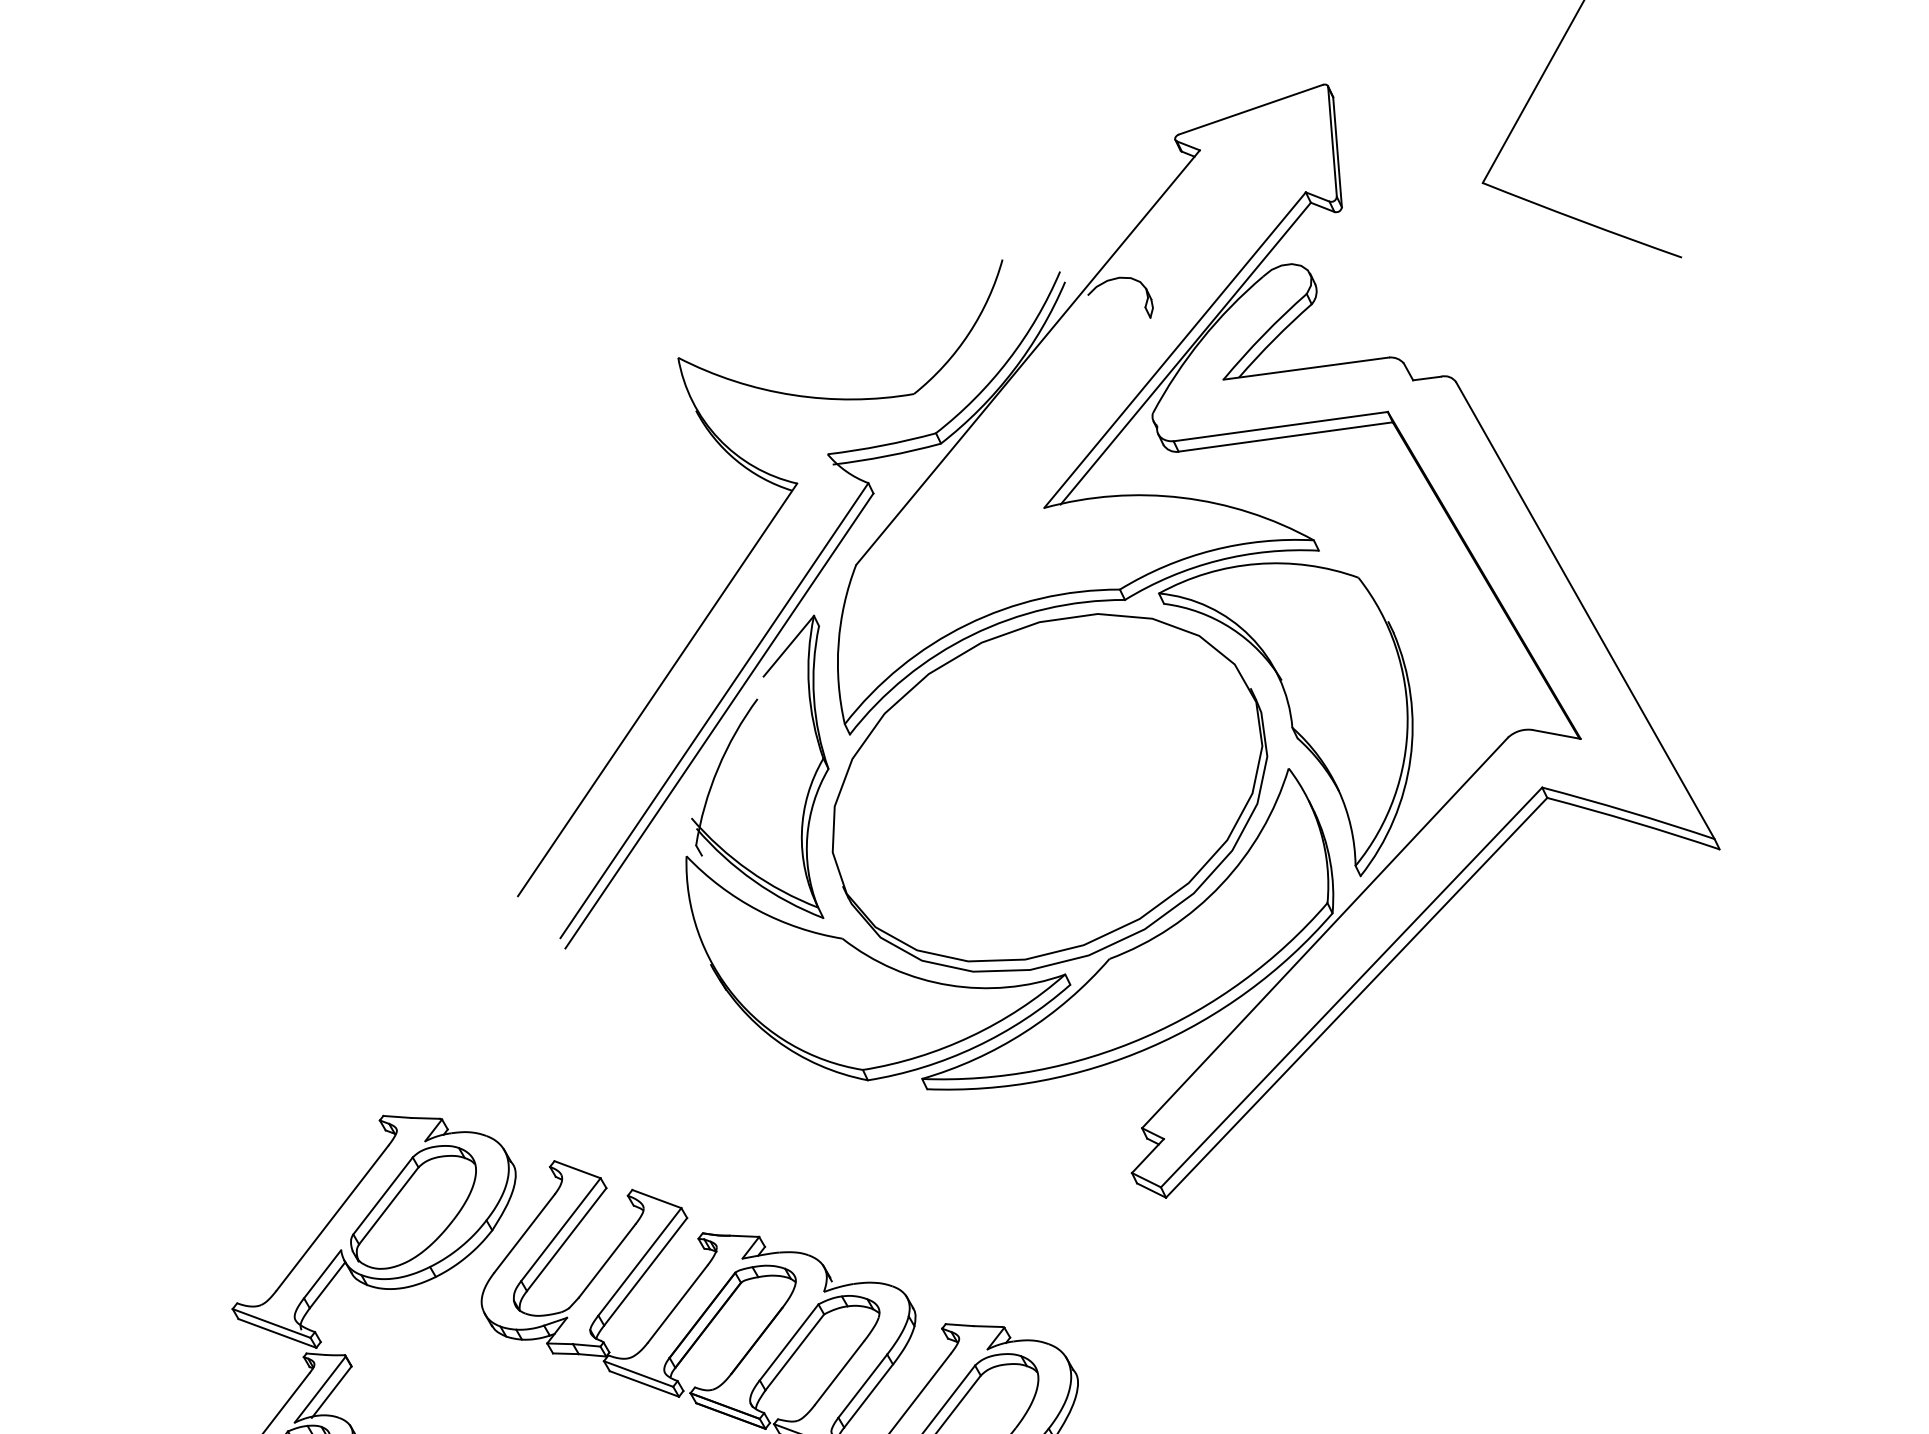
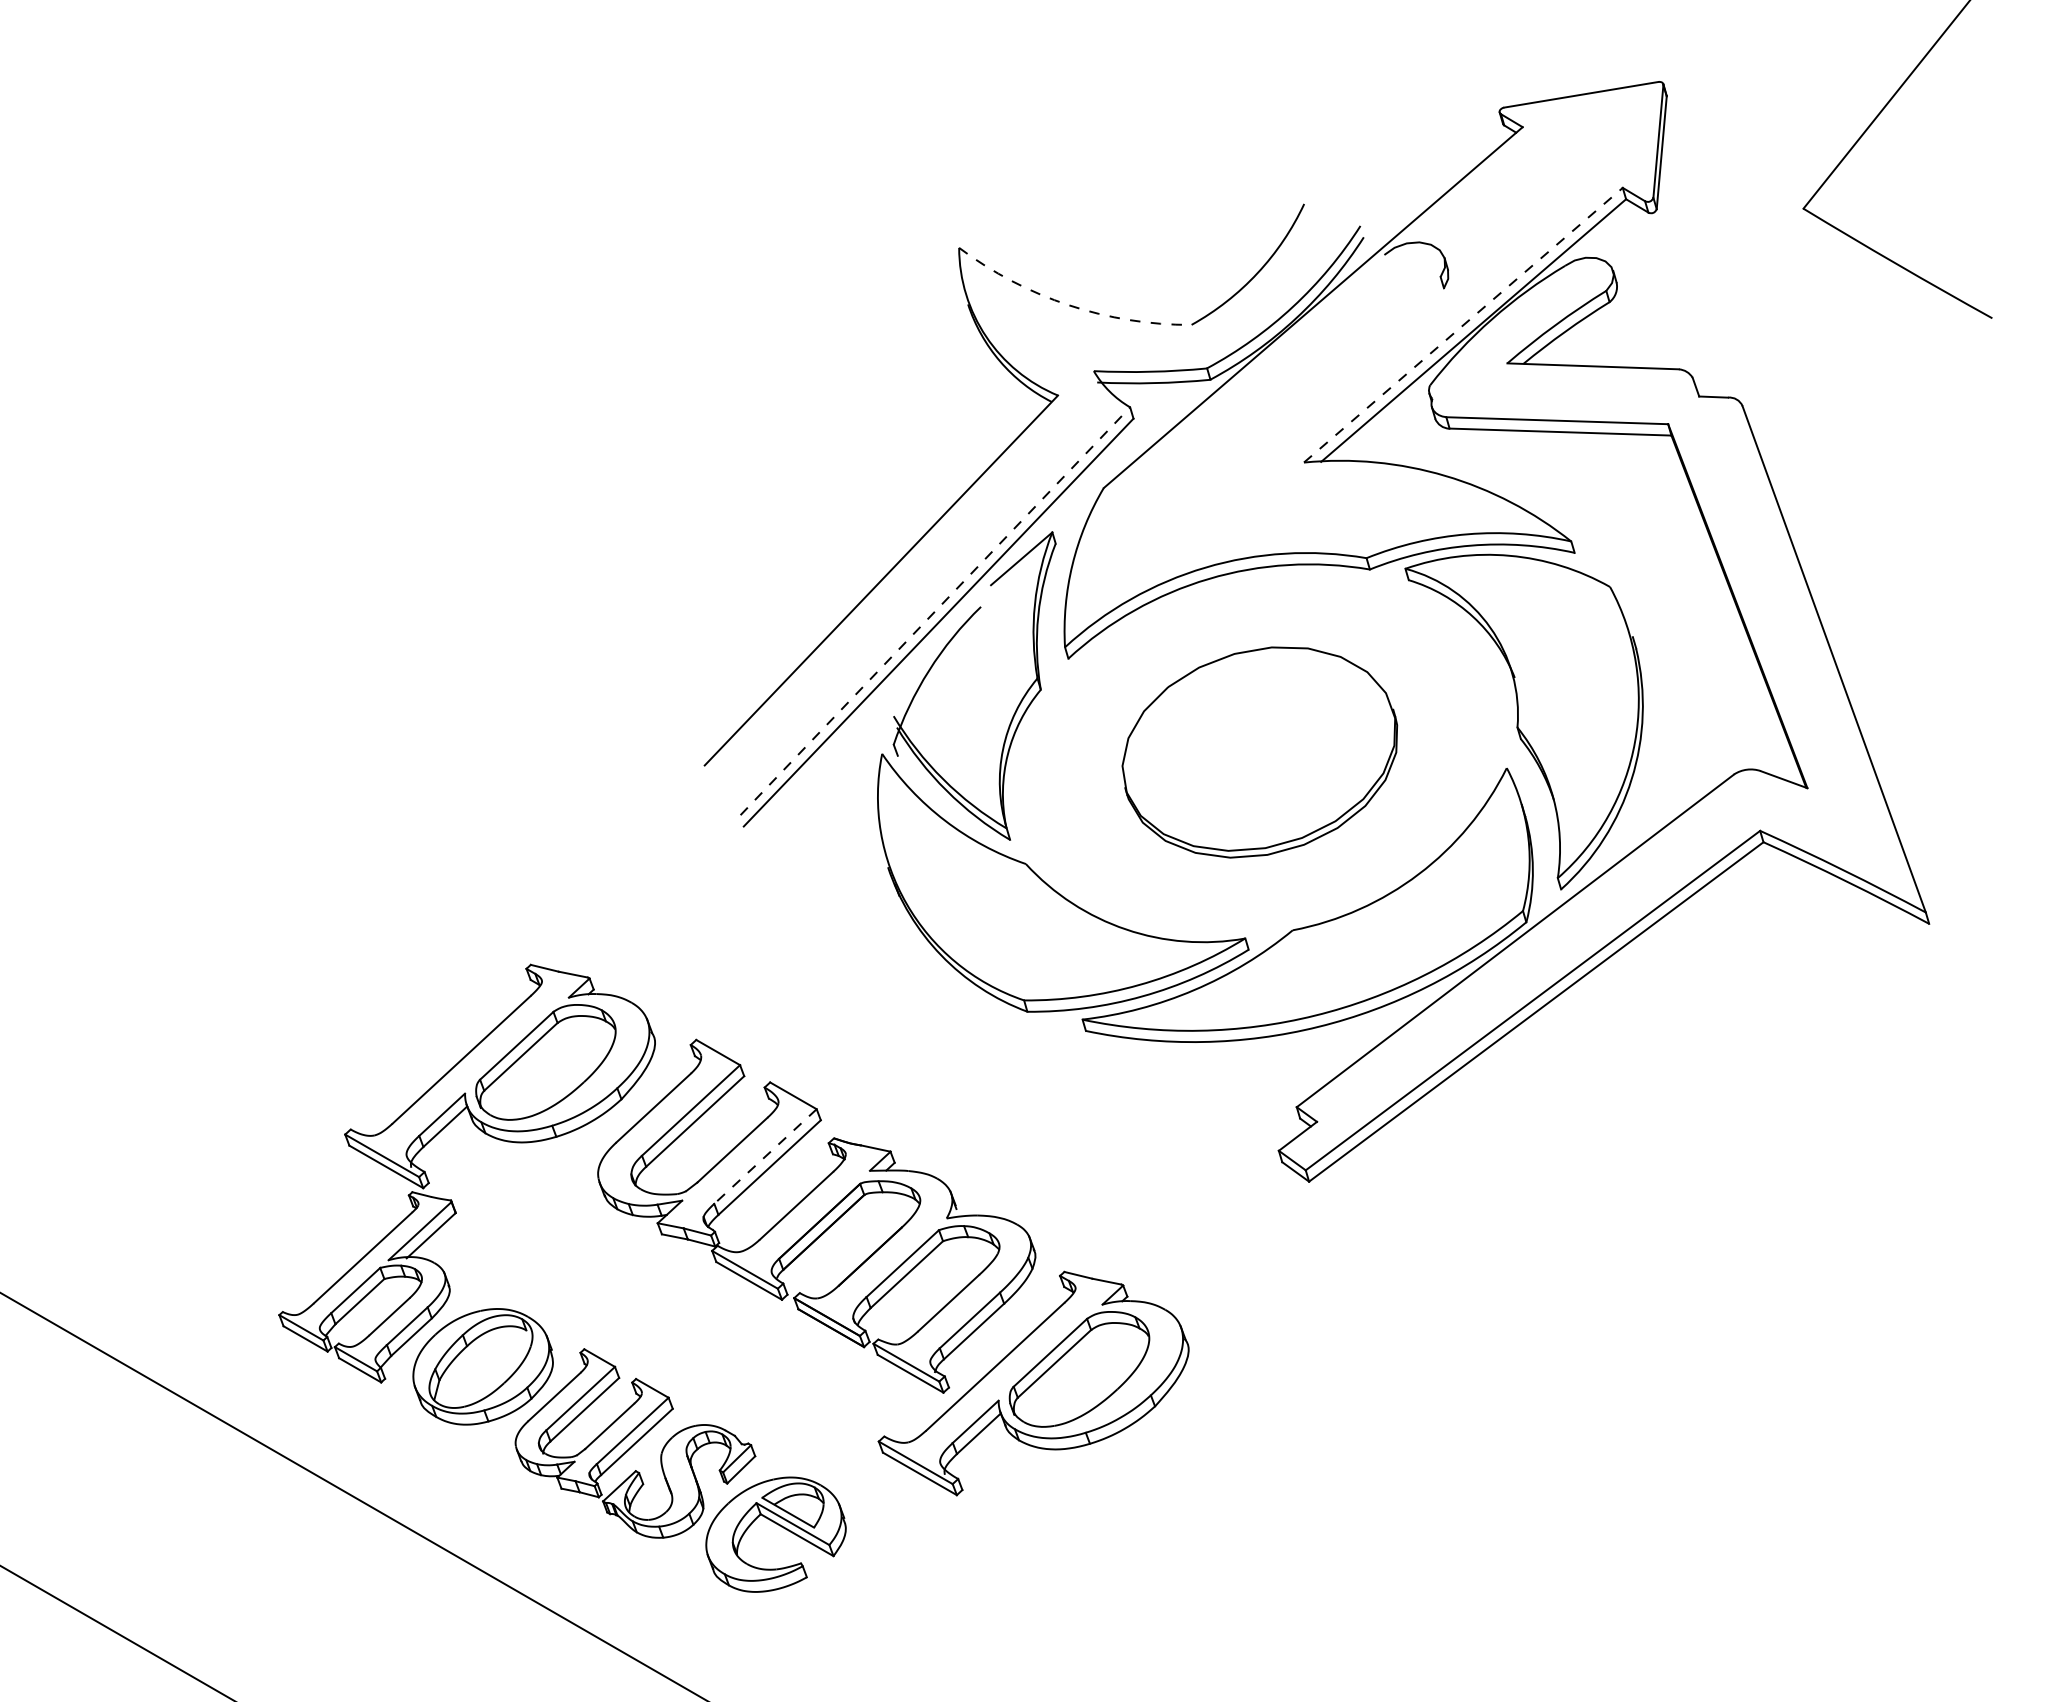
line: (1175, 349) -> (1463, 324), solid -> dashed
arc: (793, 395) -> (1069, 305), solid -> dashed
line: (714, 709) -> (935, 610), solid -> dashed
part: (1048, 793) -> (1259, 752), size x0.6
line: (639, 1261) -> (765, 1156), solid -> dashed

